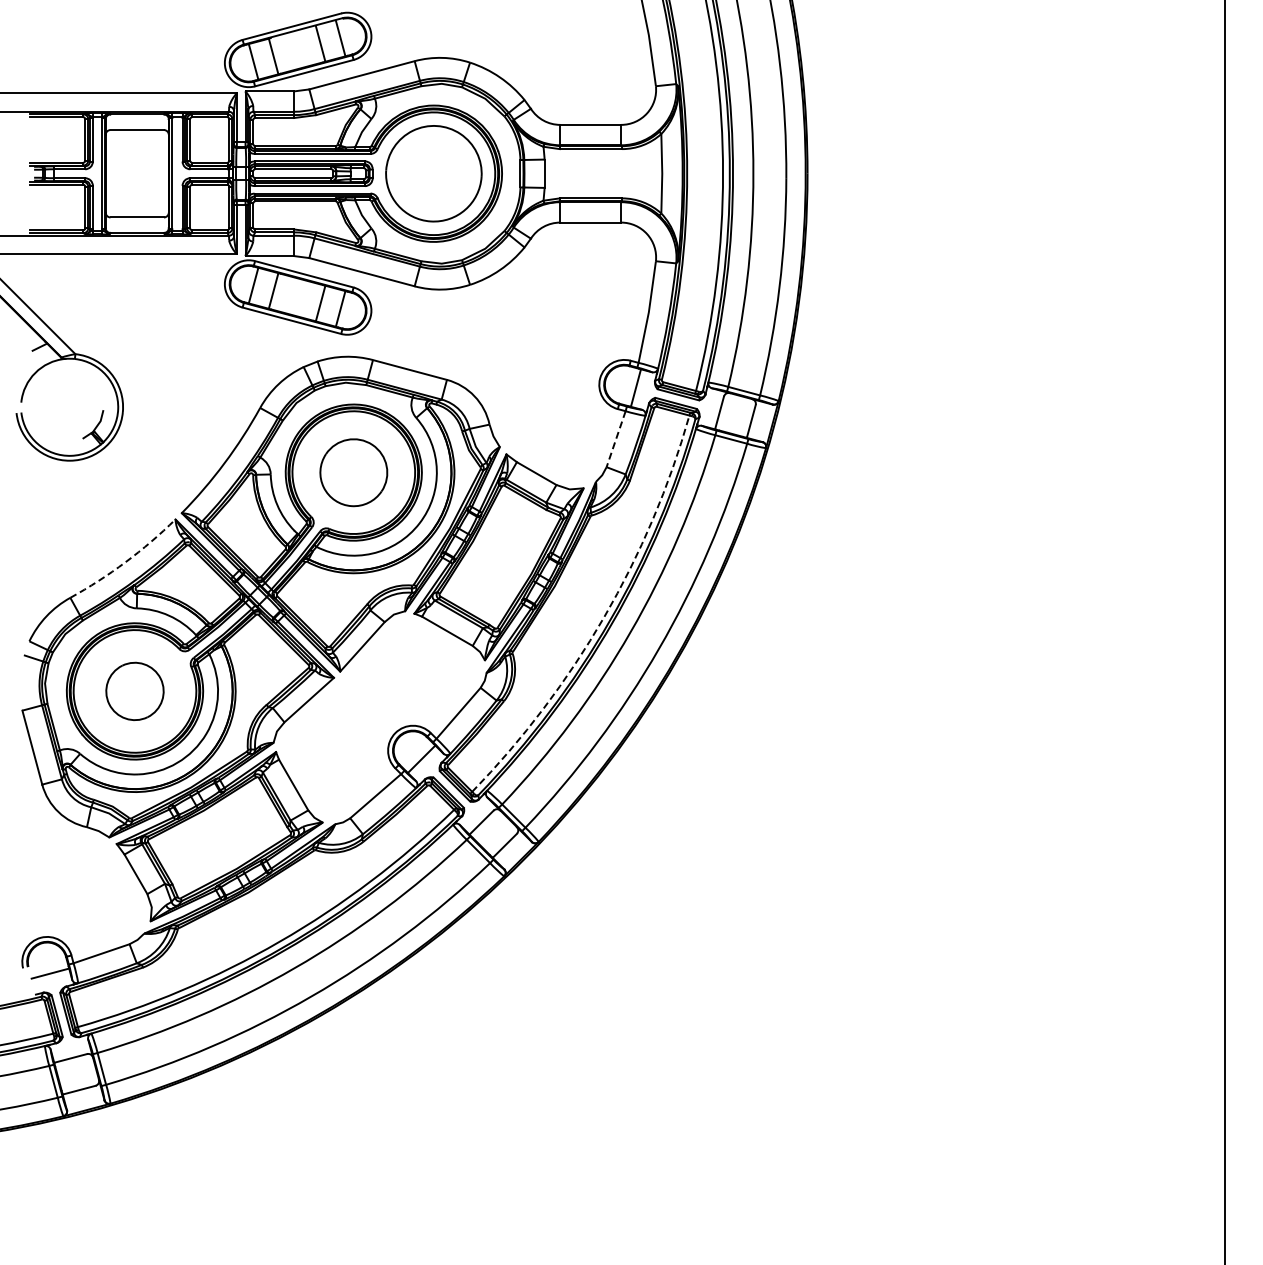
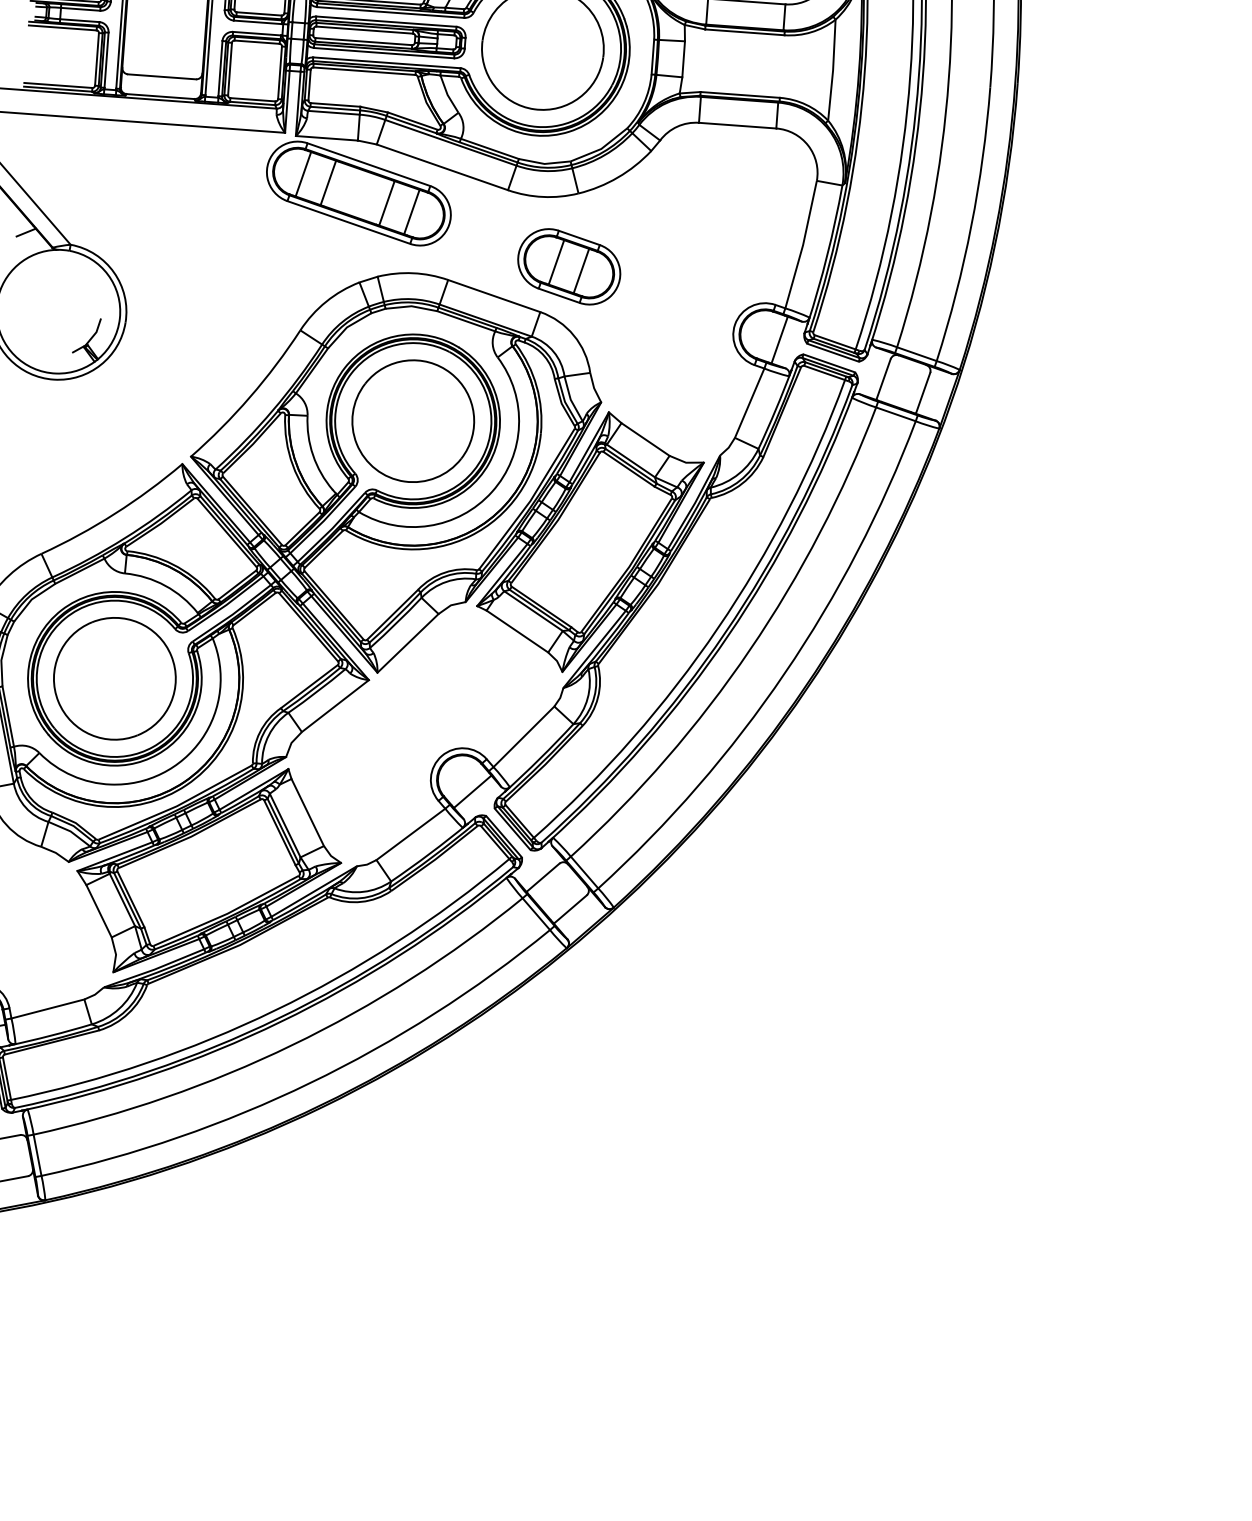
part: (466, 342) -> (568, 266), added
line: (616, 439) -> (750, 403), dashed -> solid
part: (353, 472) -> (412, 421), size x1.43
arc: (125, 562) -> (114, 514), dashed -> solid
arc: (604, 617) -> (718, 628), dashed -> solid
part: (134, 691) -> (114, 678), size x1.67

